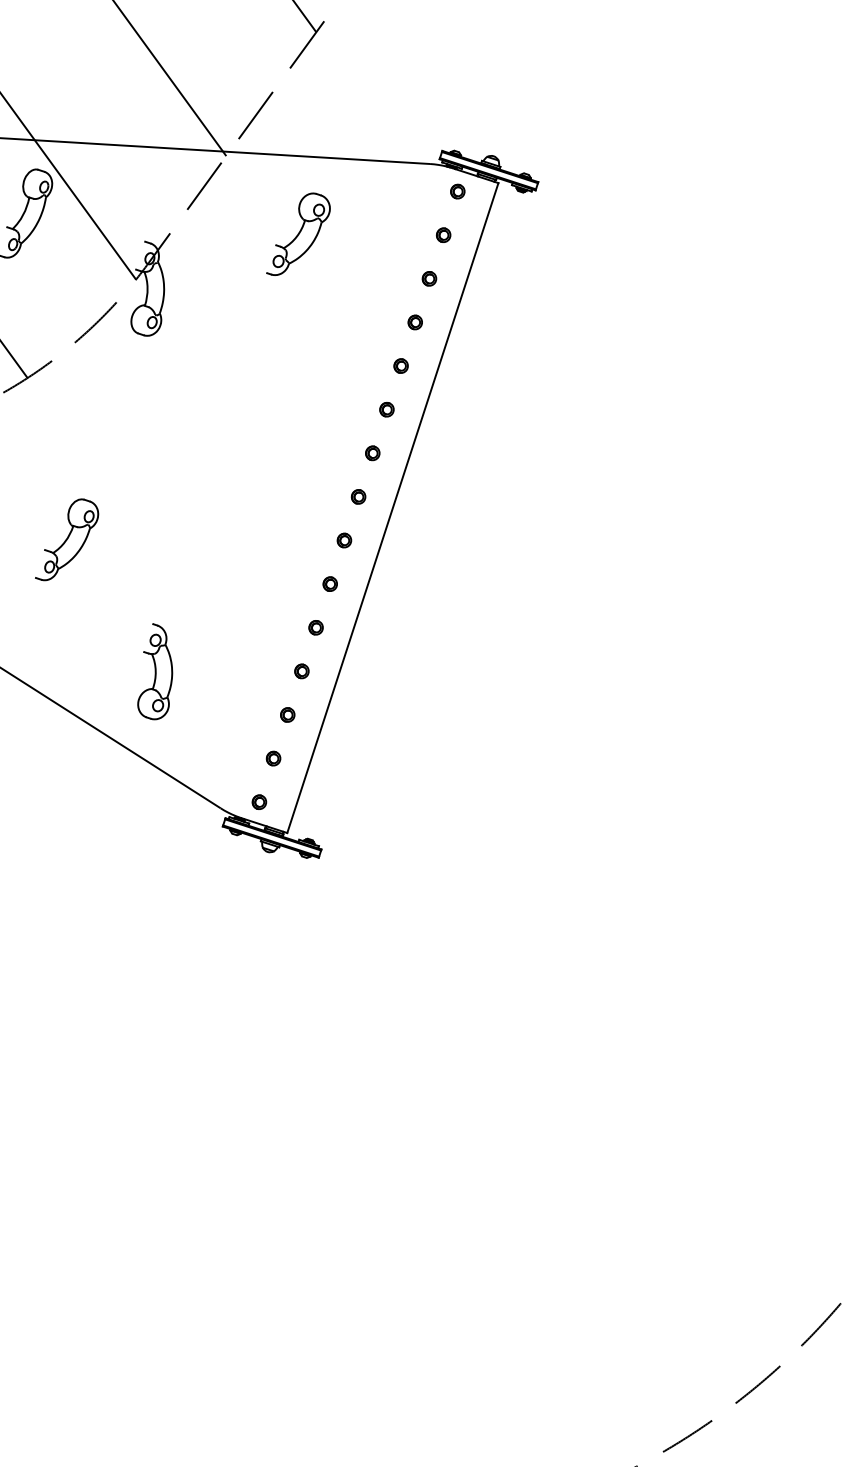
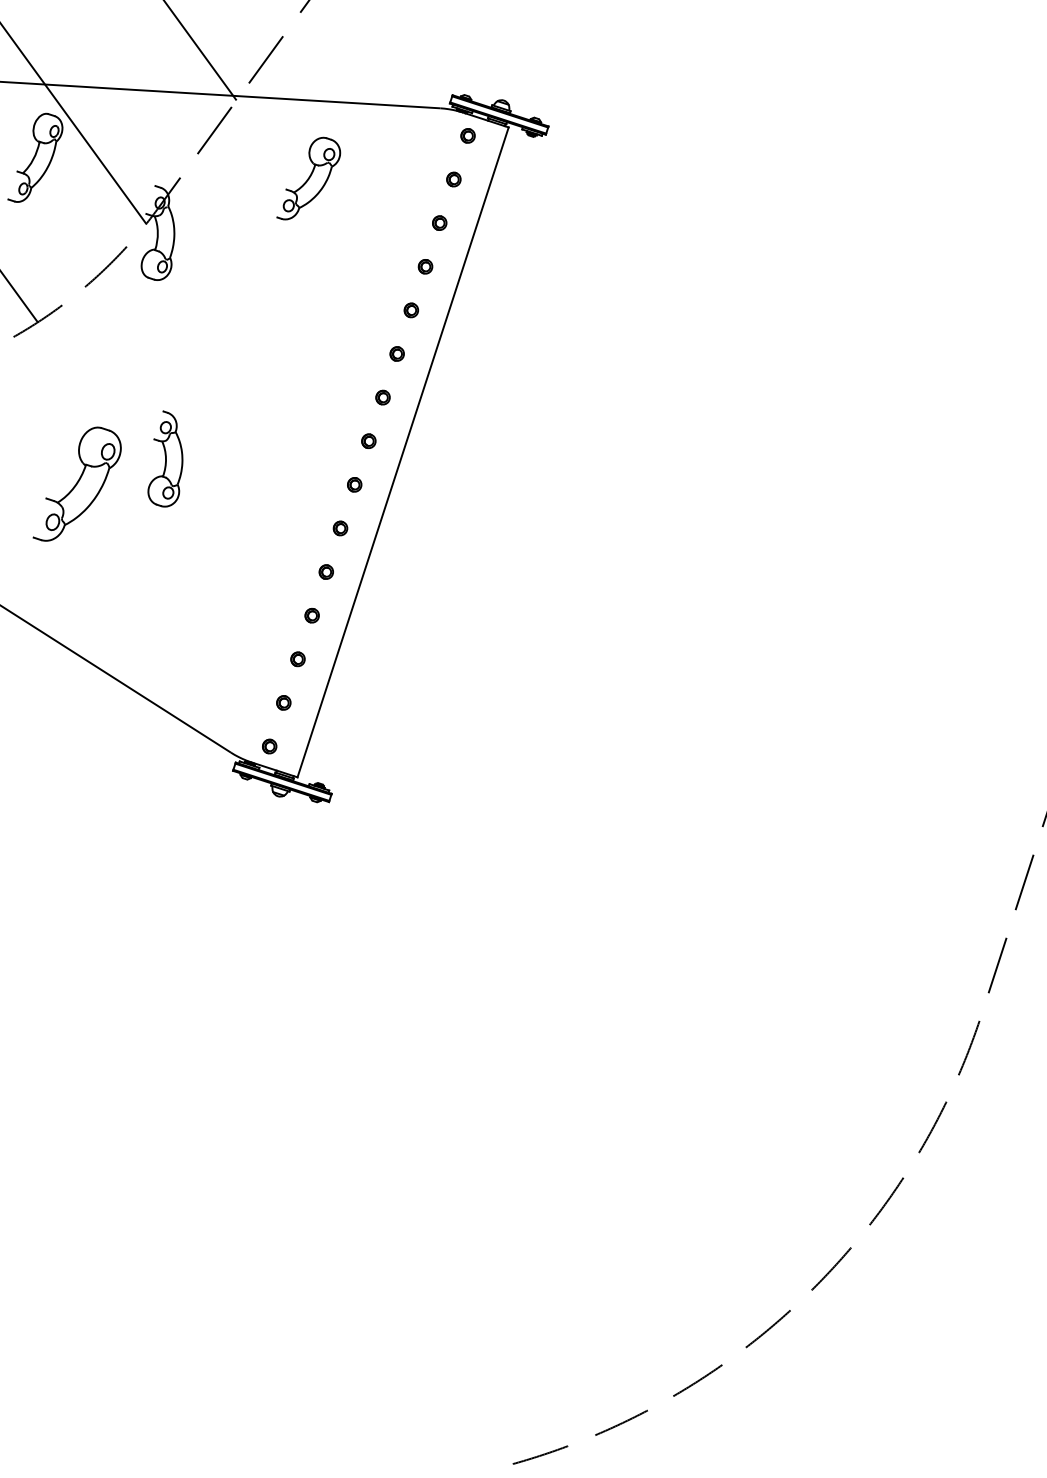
part: (67, 539) -> (77, 483), size x1.4
part: (155, 671) -> (165, 458), moved

